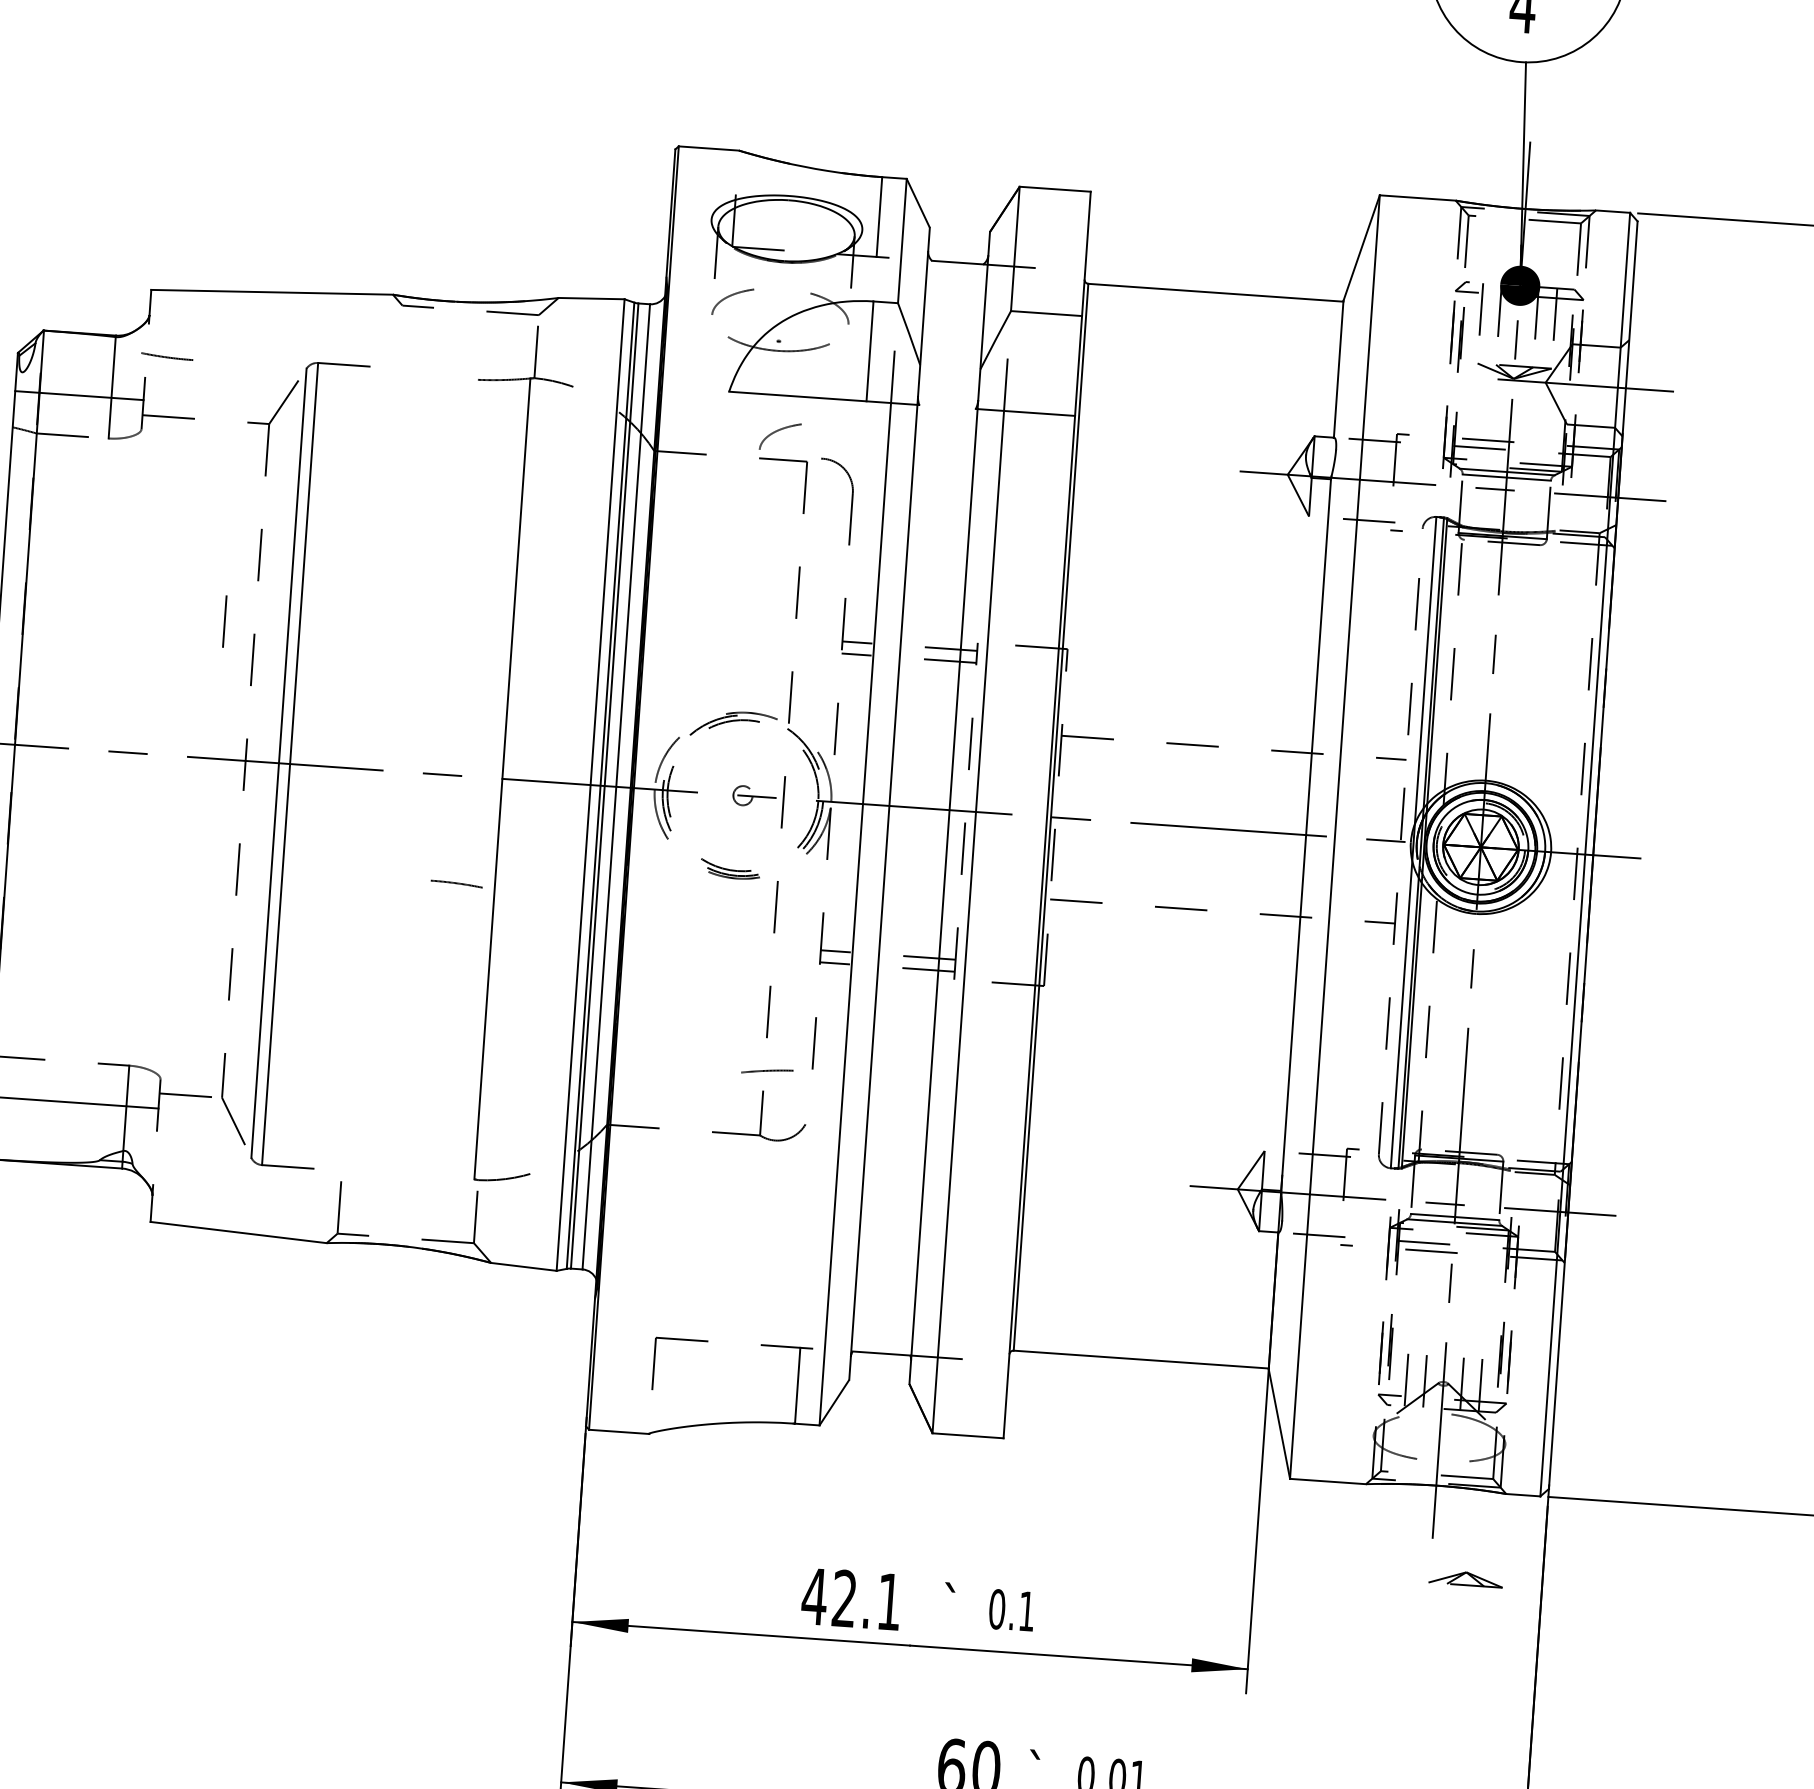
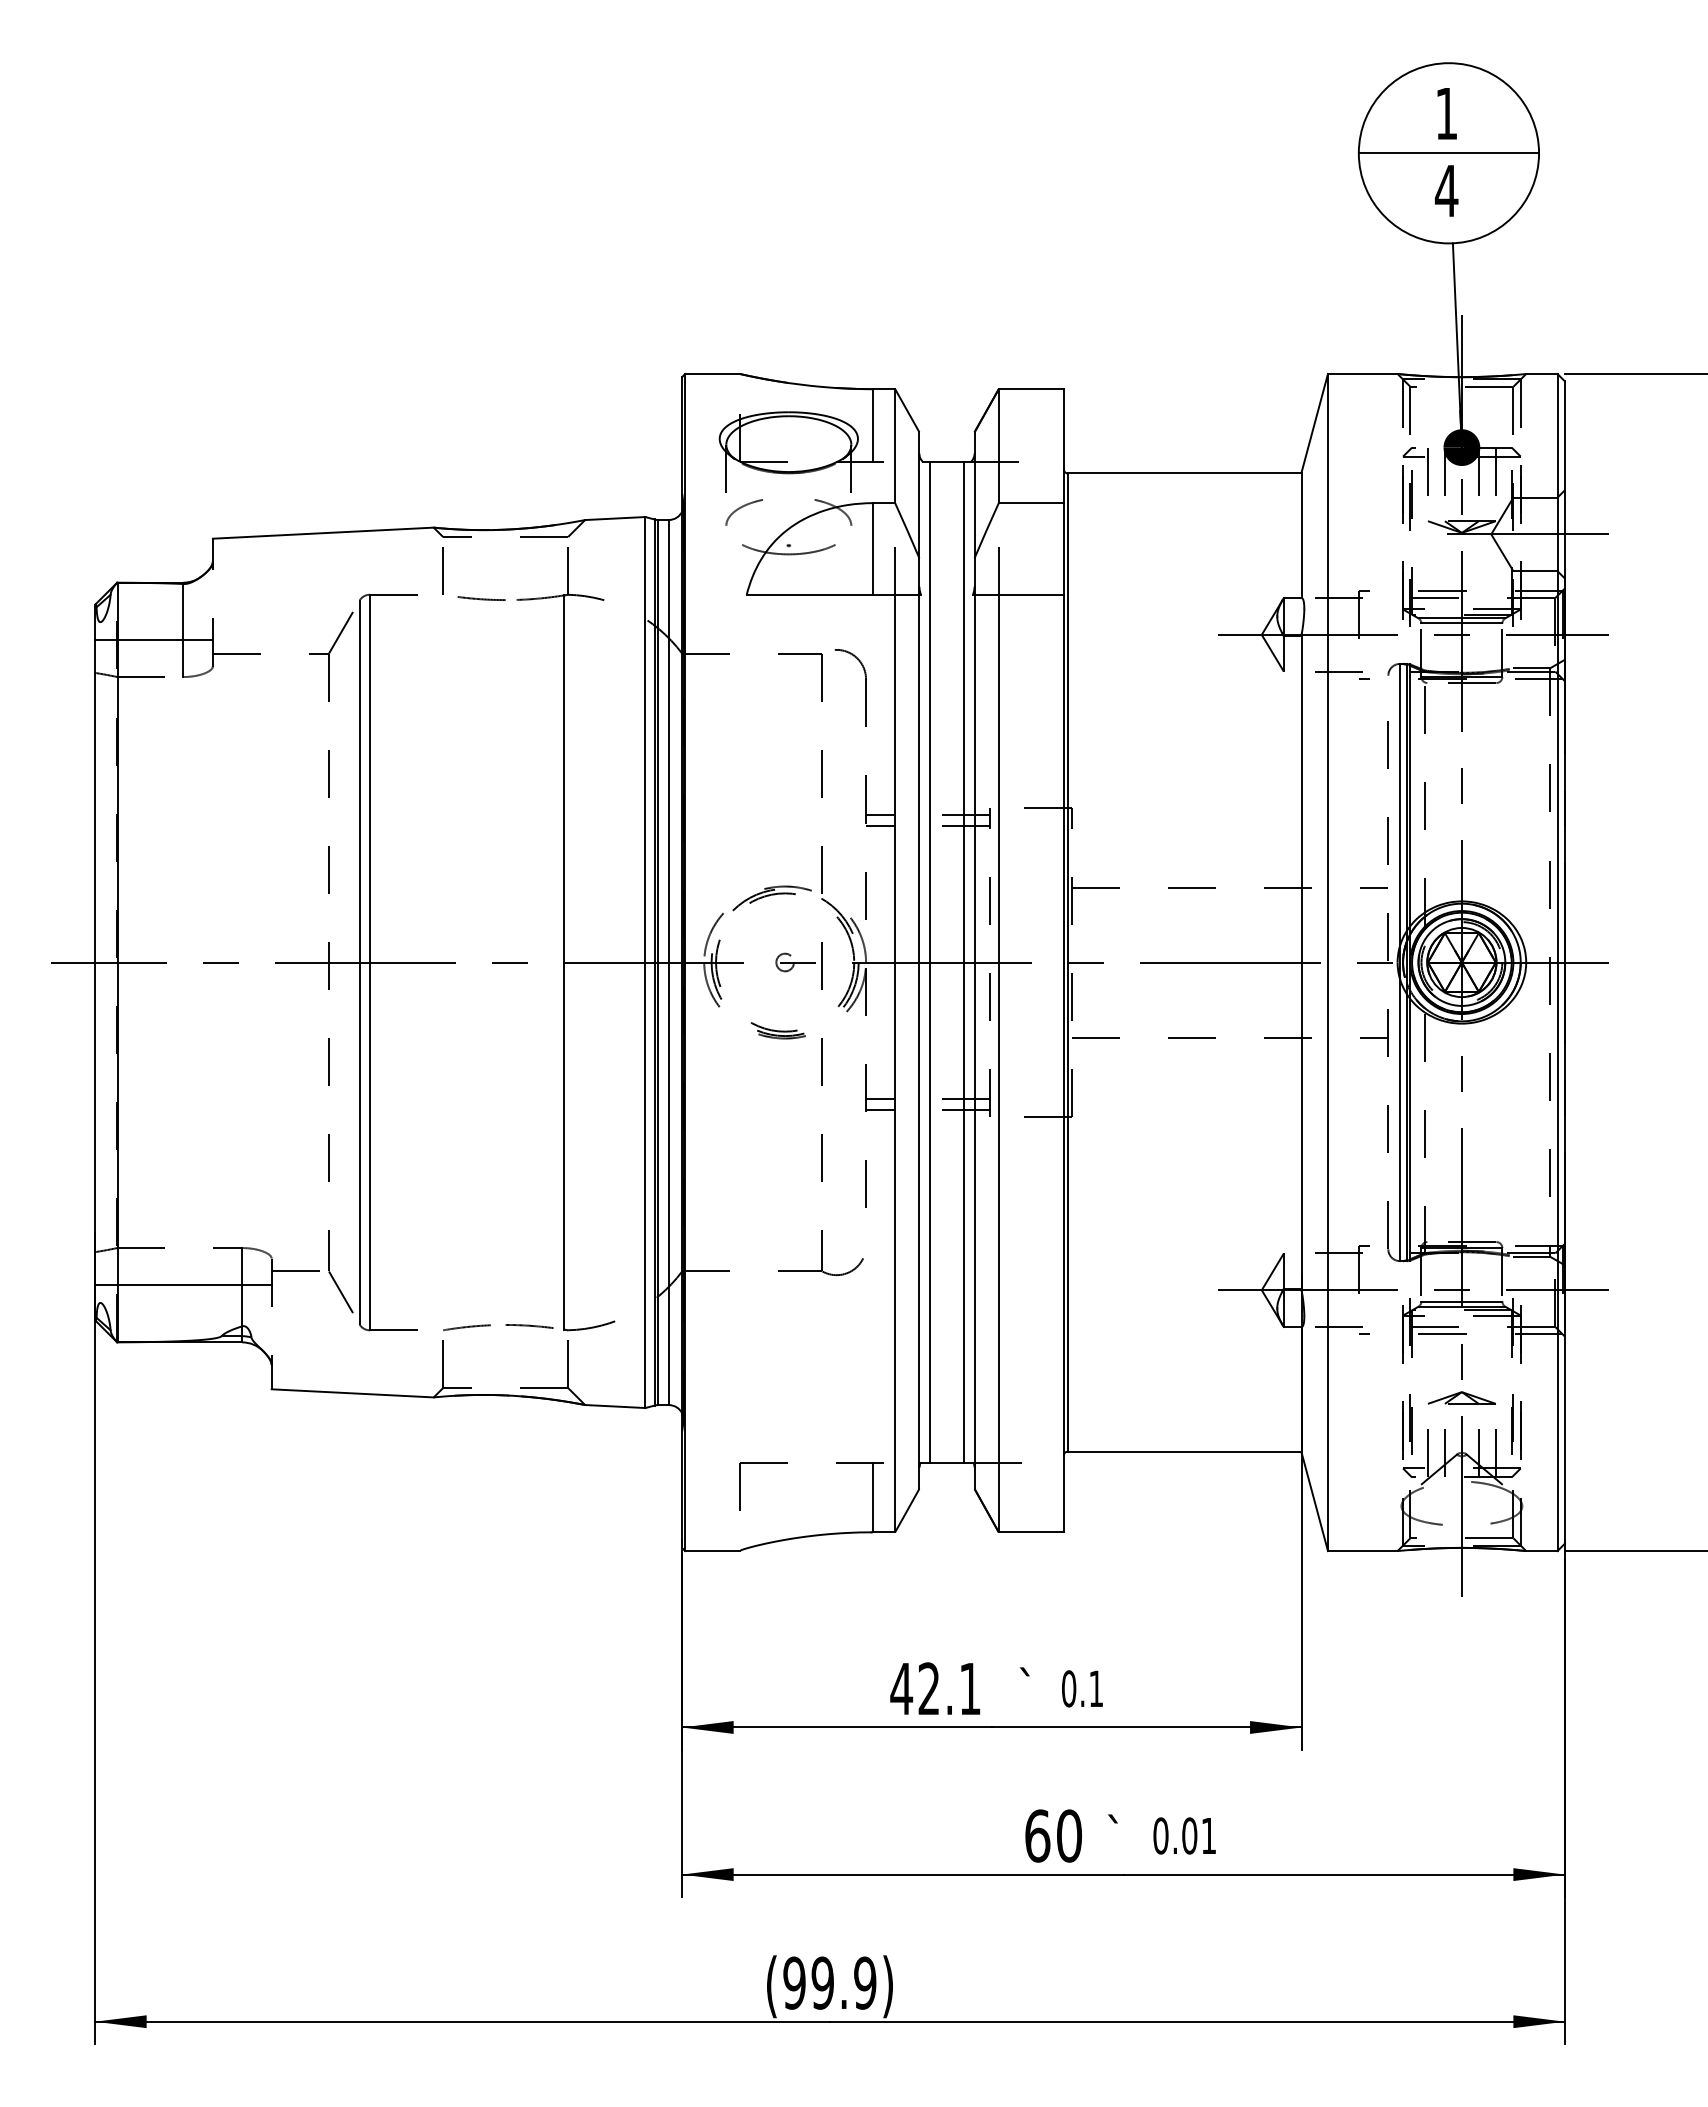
line: (167, 356) -> (481, 598), moved
curve: (777, 432) -> (793, 628), removed
line: (224, 621) -> (442, 570), moved
line: (901, 806) -> (930, 962), added
line: (937, 809) -> (963, 962), added
line: (456, 884) -> (529, 1326), moved
line: (766, 1071) -> (466, 1327), moved
part: (1465, 1578) -> (1461, 1397), moved

